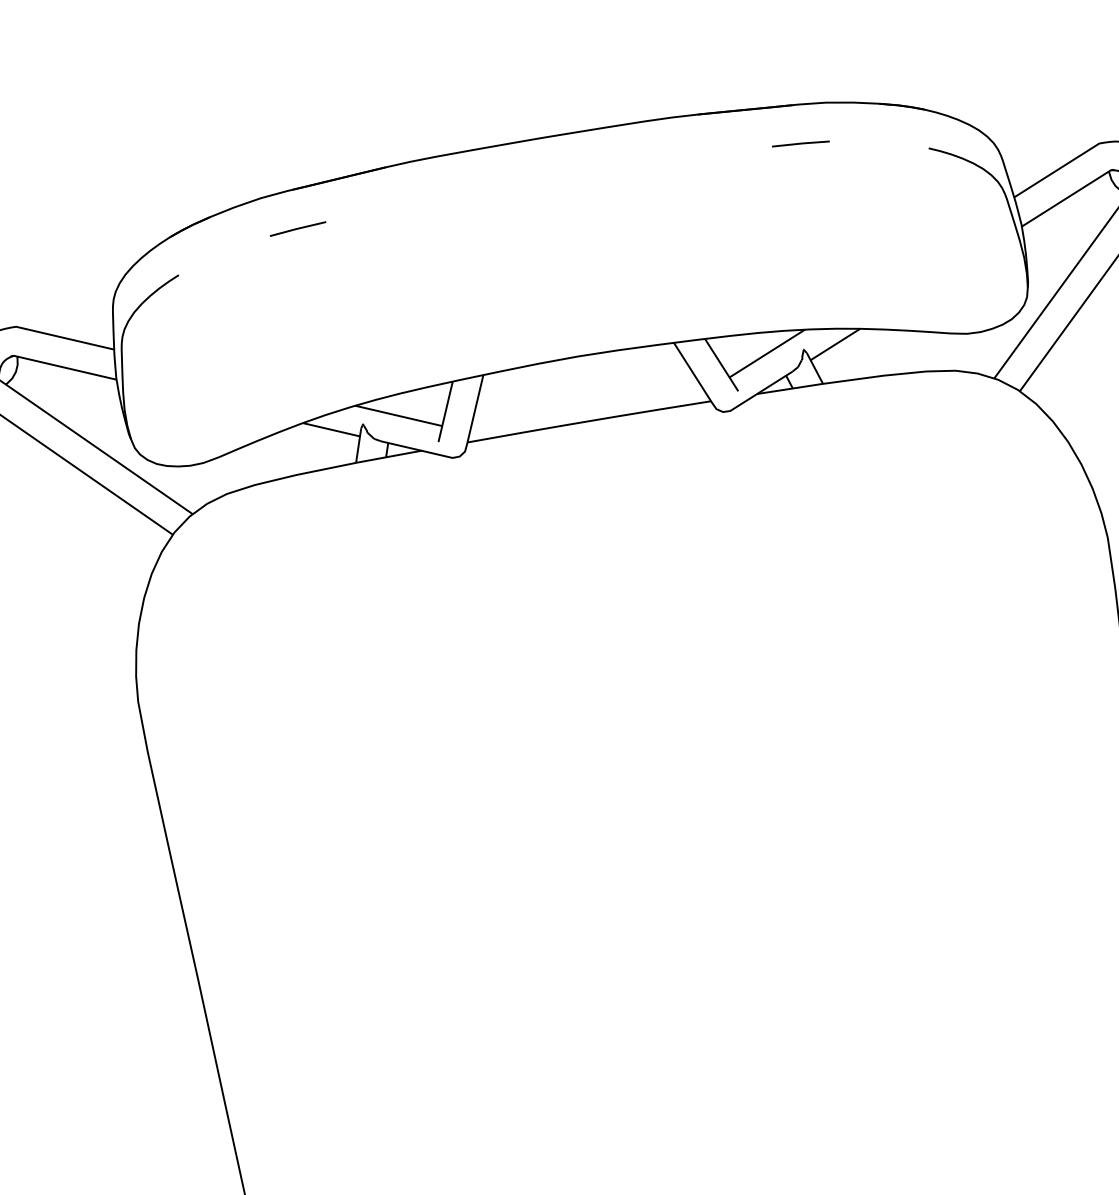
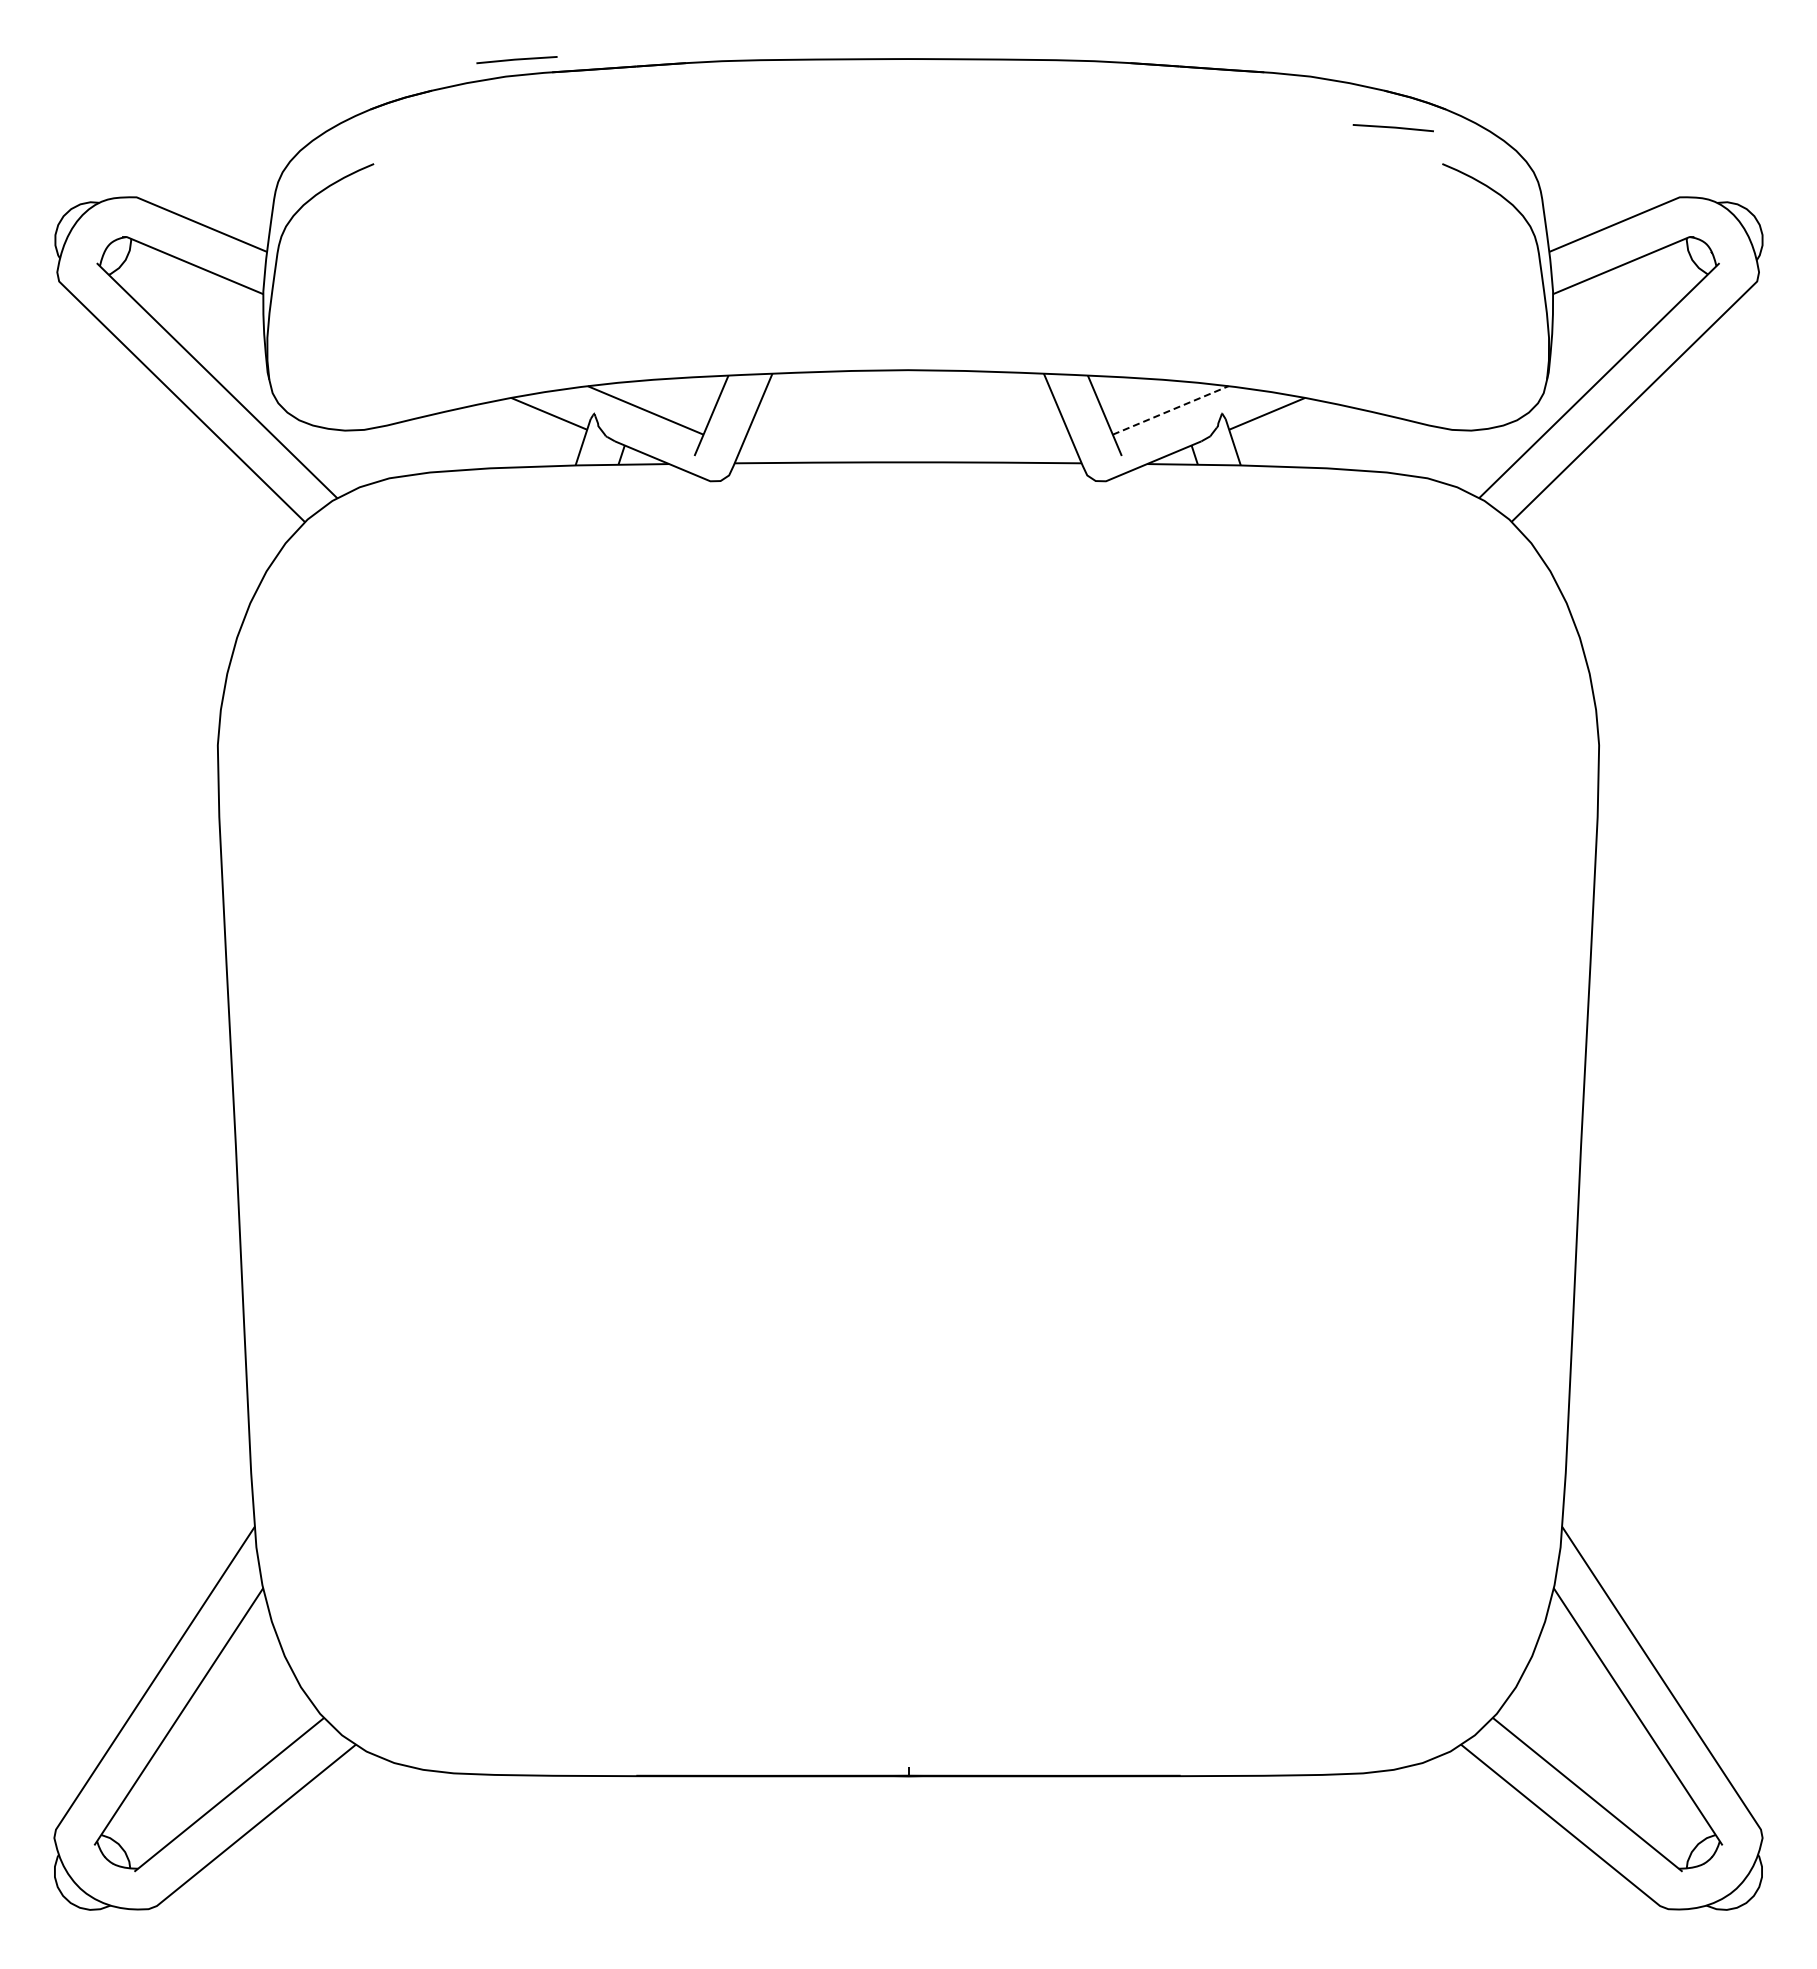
line: (800, 144) -> (1392, 128), moved
line: (297, 229) -> (516, 60), moved
line: (767, 353) -> (1170, 410), solid -> dashed

